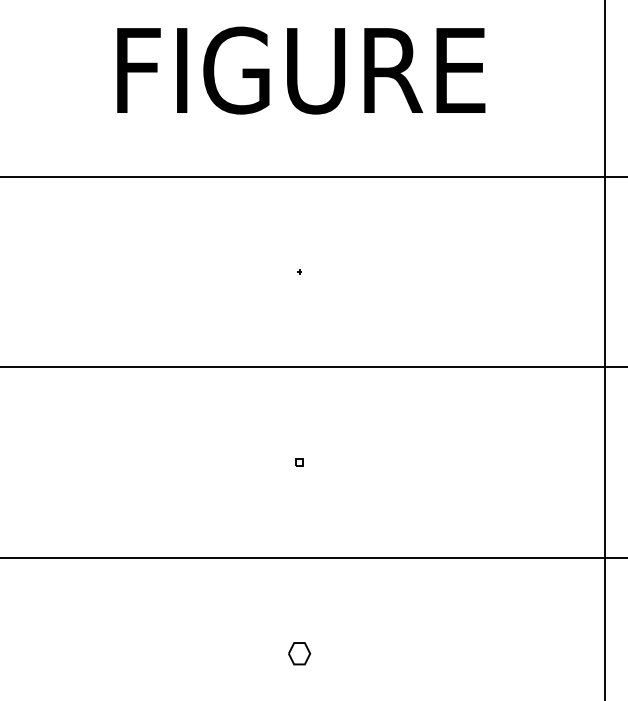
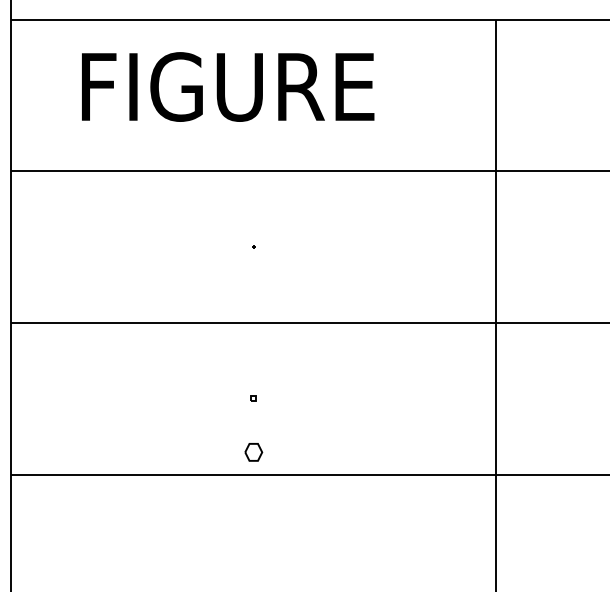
text: (301, 69) -> (228, 86), moved
part: (299, 653) -> (253, 452), moved

